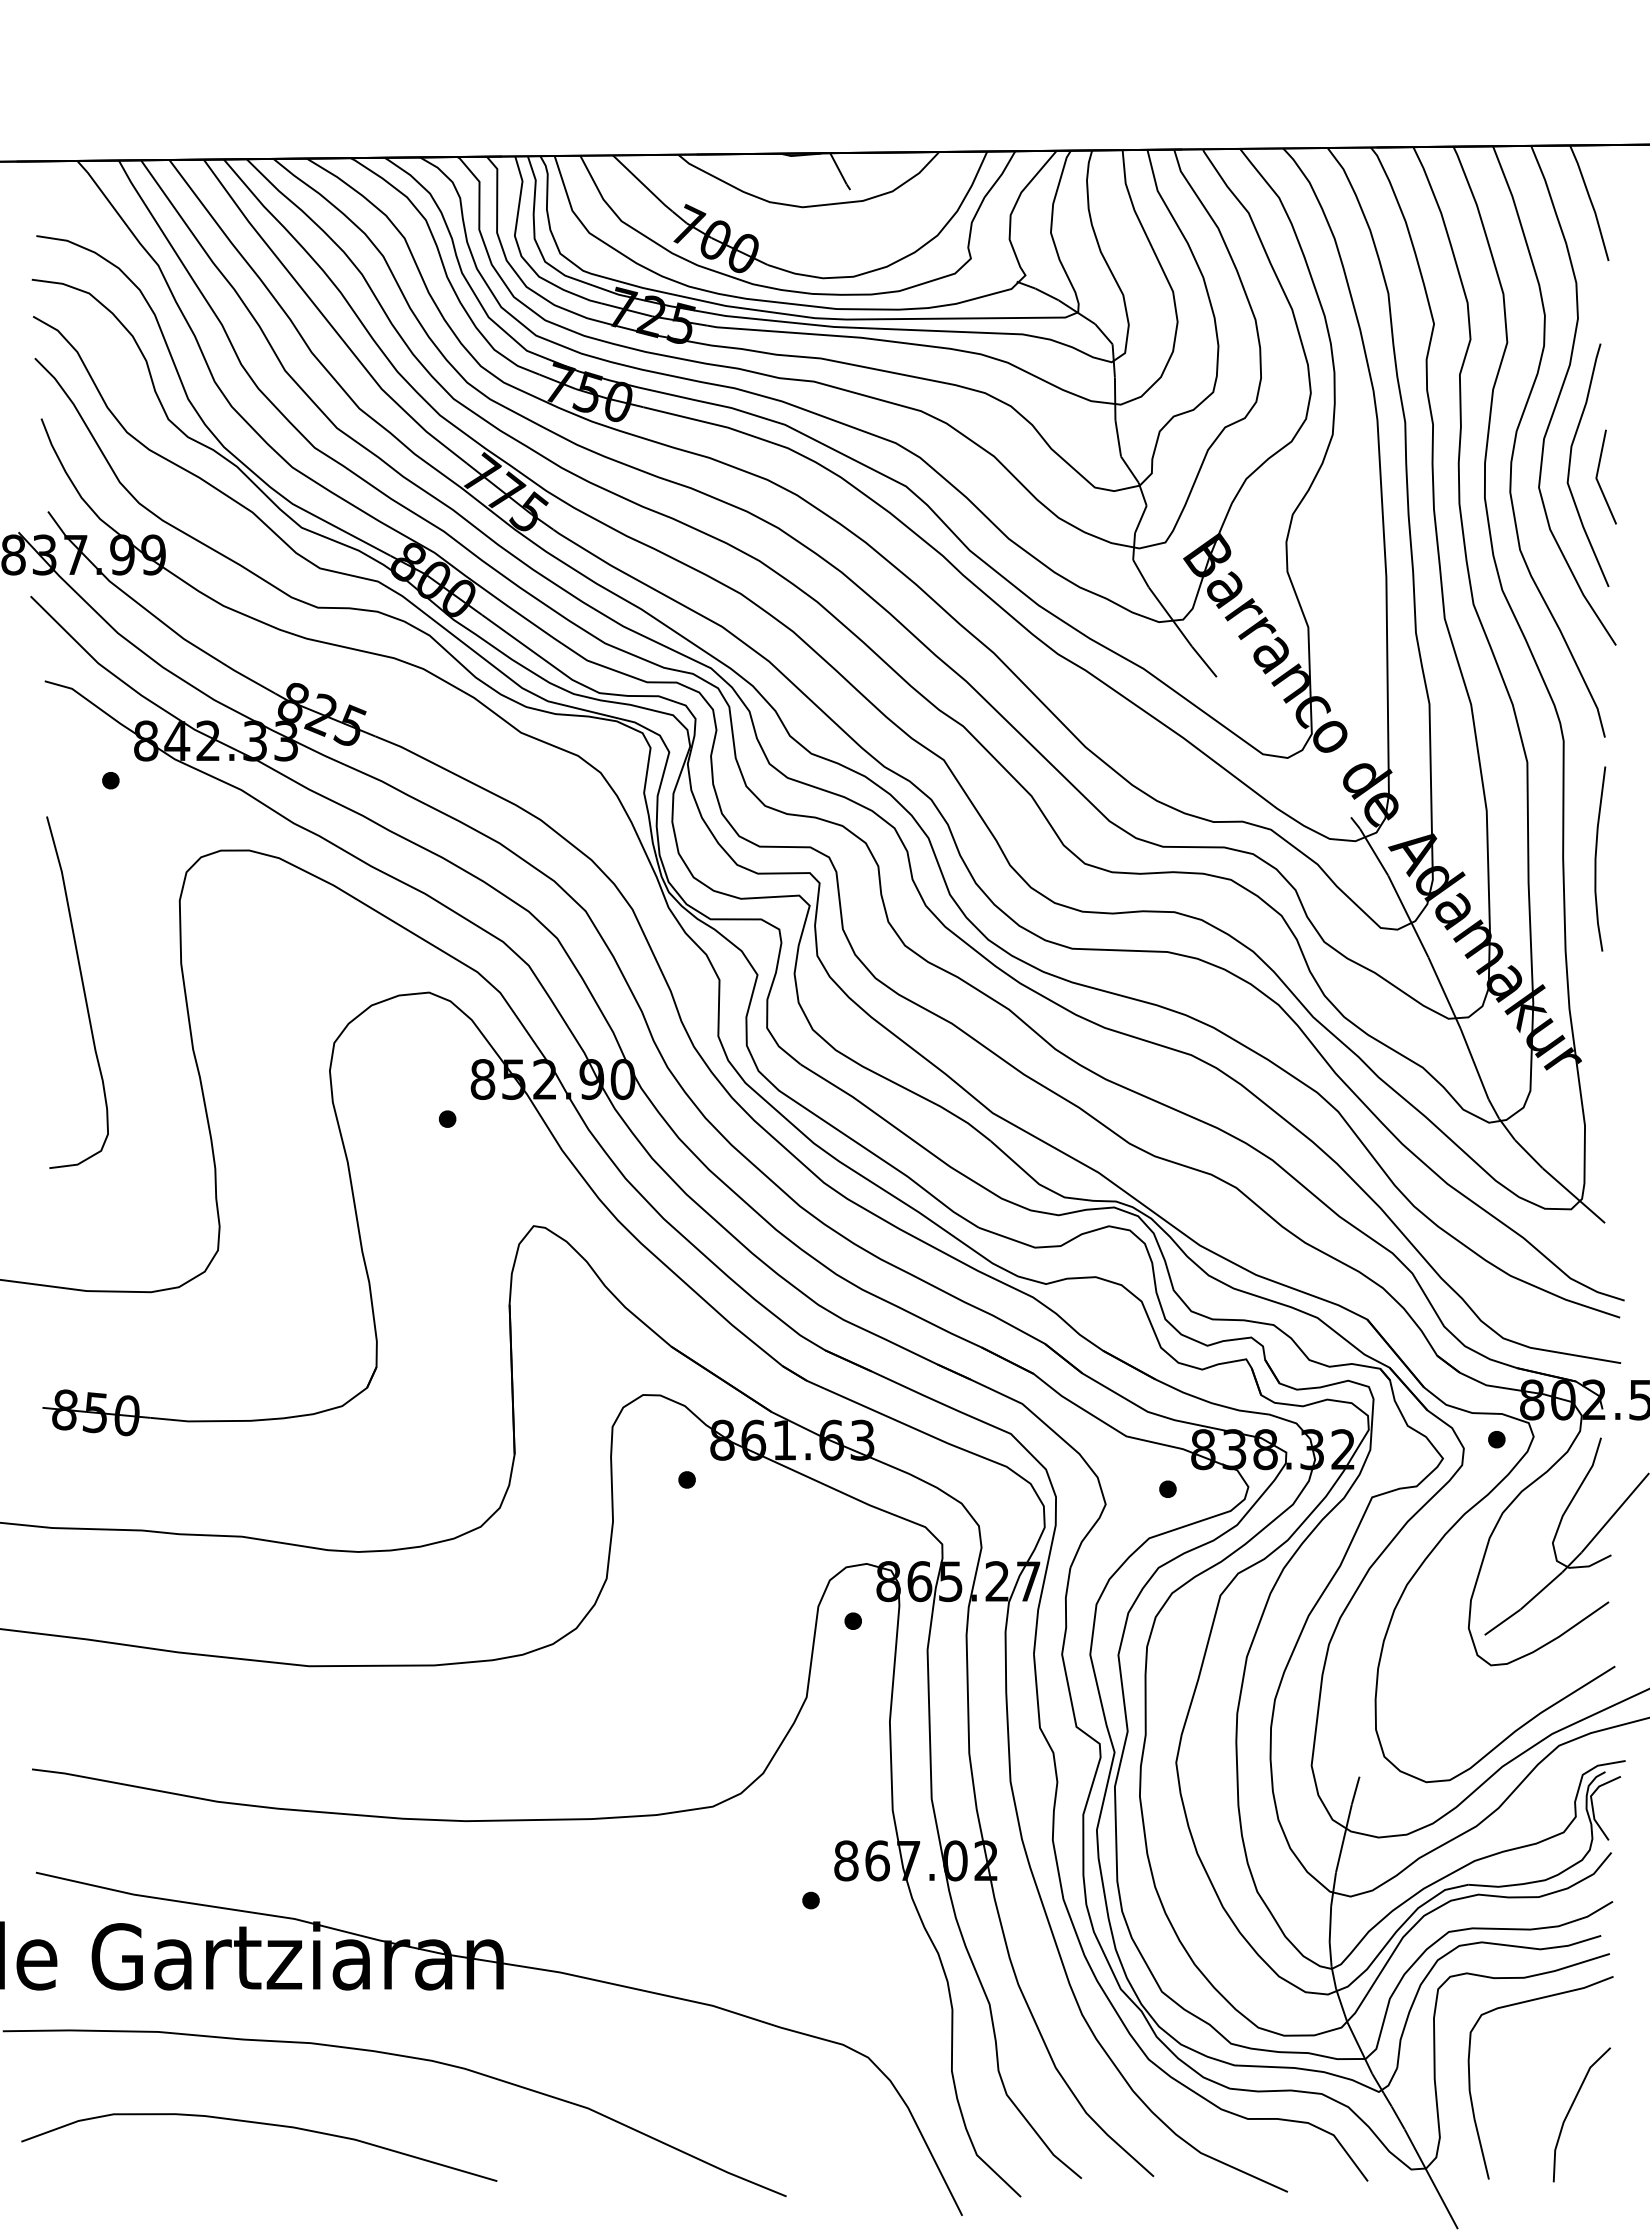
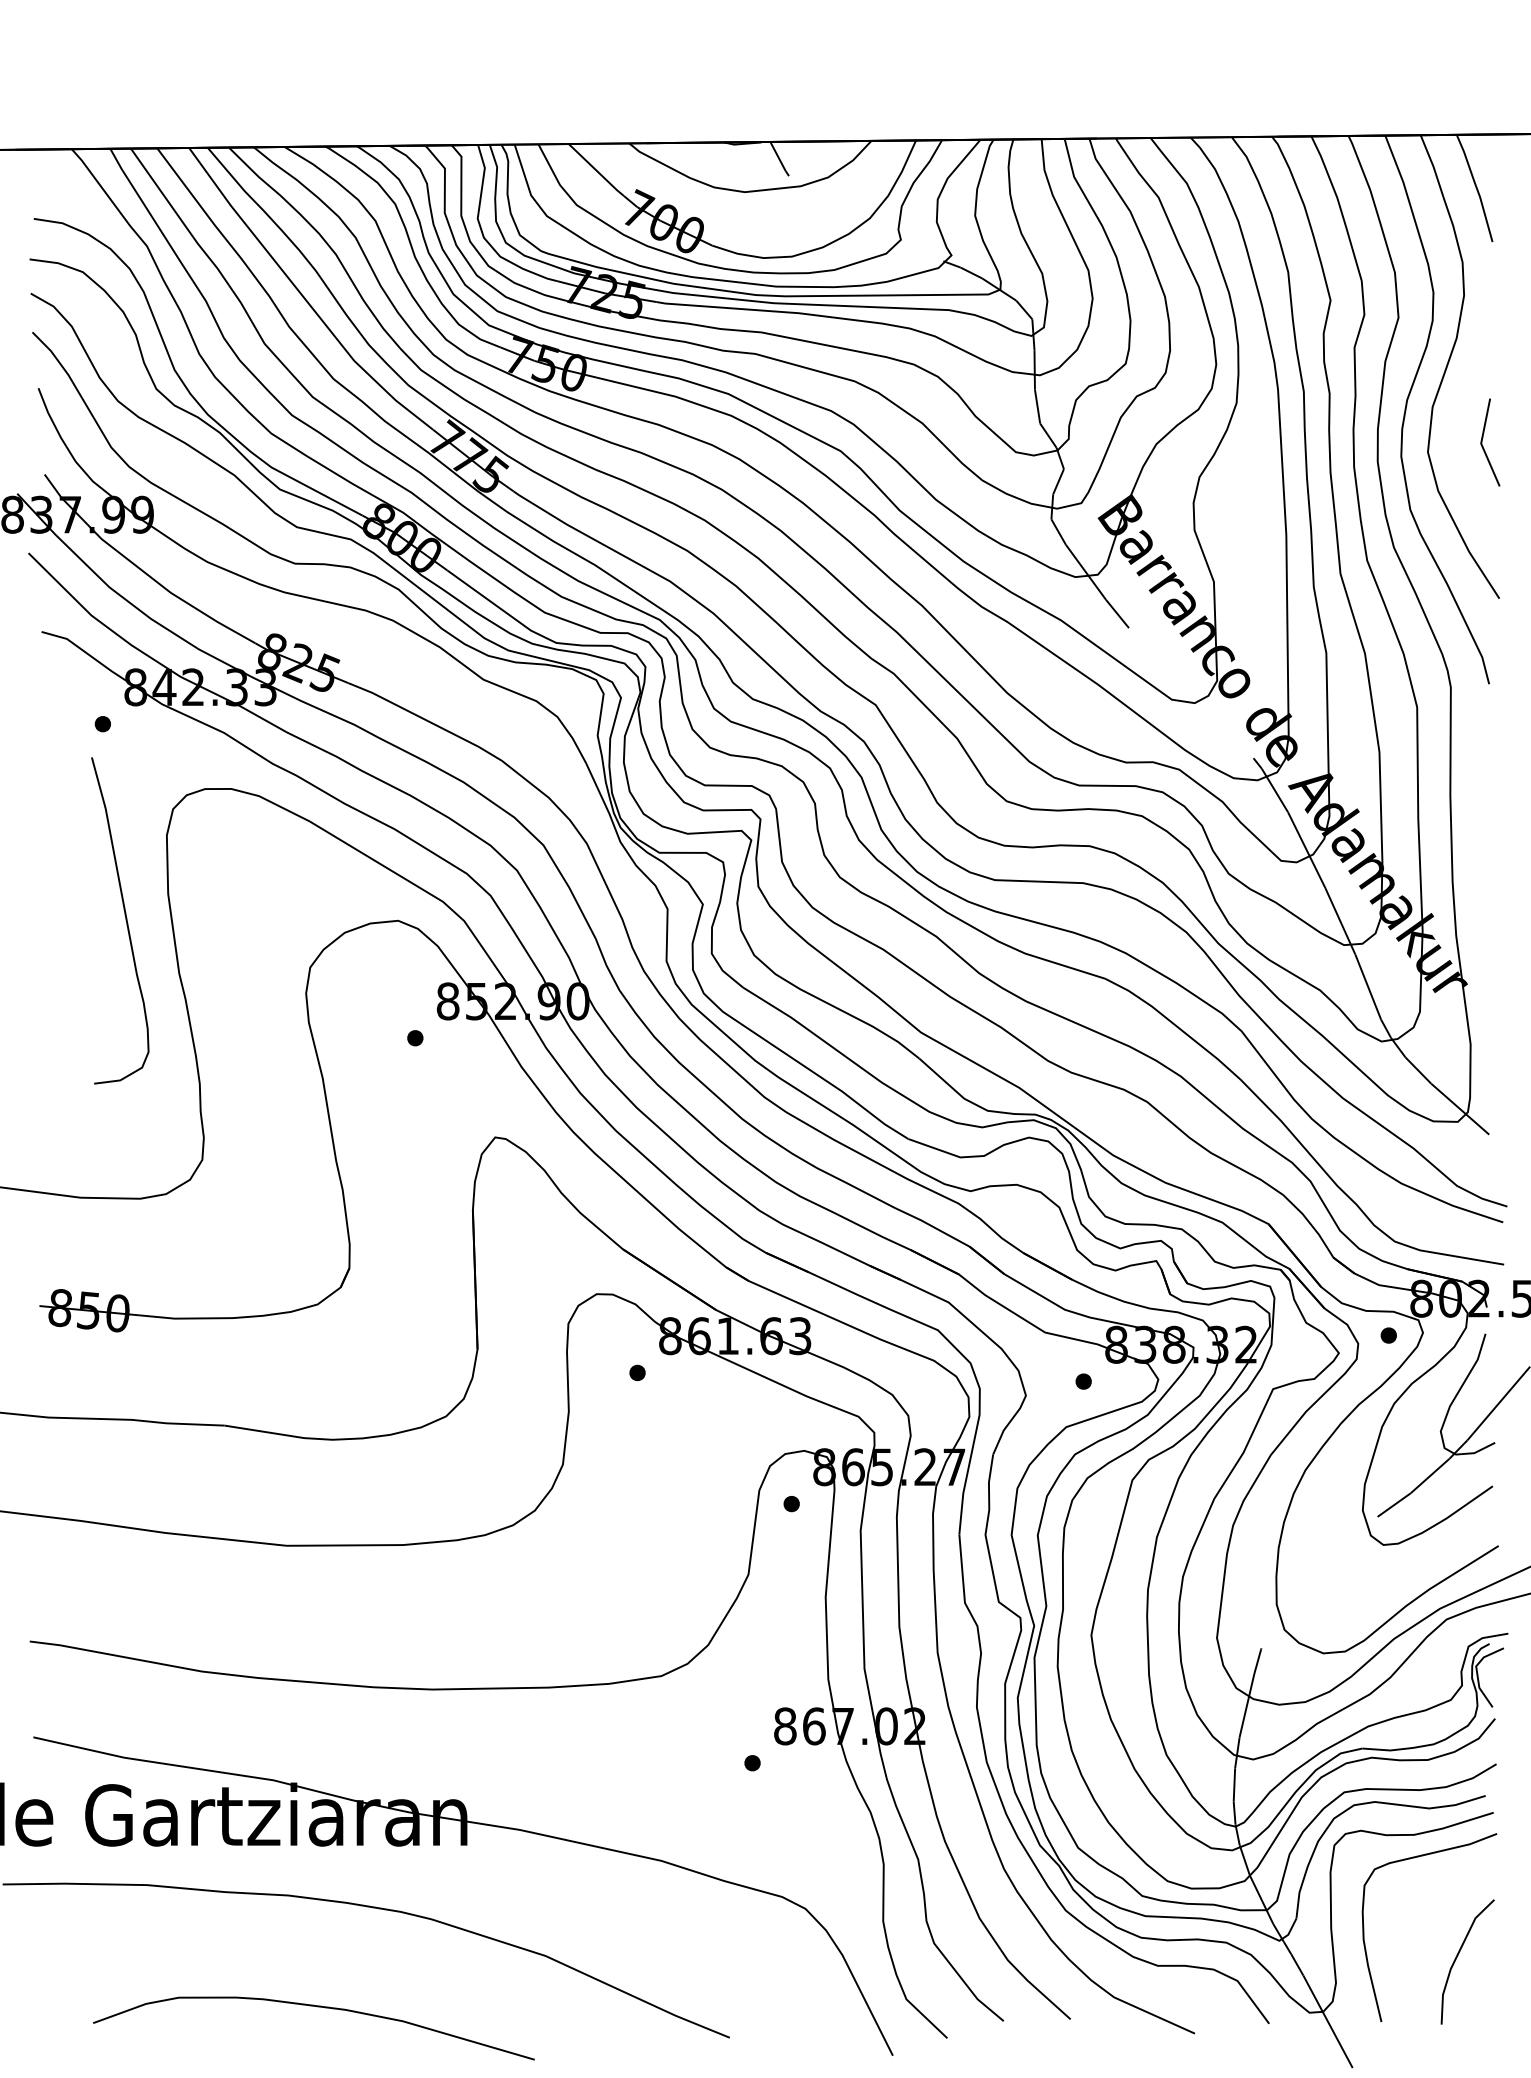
curve: (1570, 464) -> (1457, 430), removed
curve: (1596, 858) -> (1481, 796), removed
curve: (83, 992) -> (125, 920), moved
curve: (260, 2124) -> (315, 2007), moved

